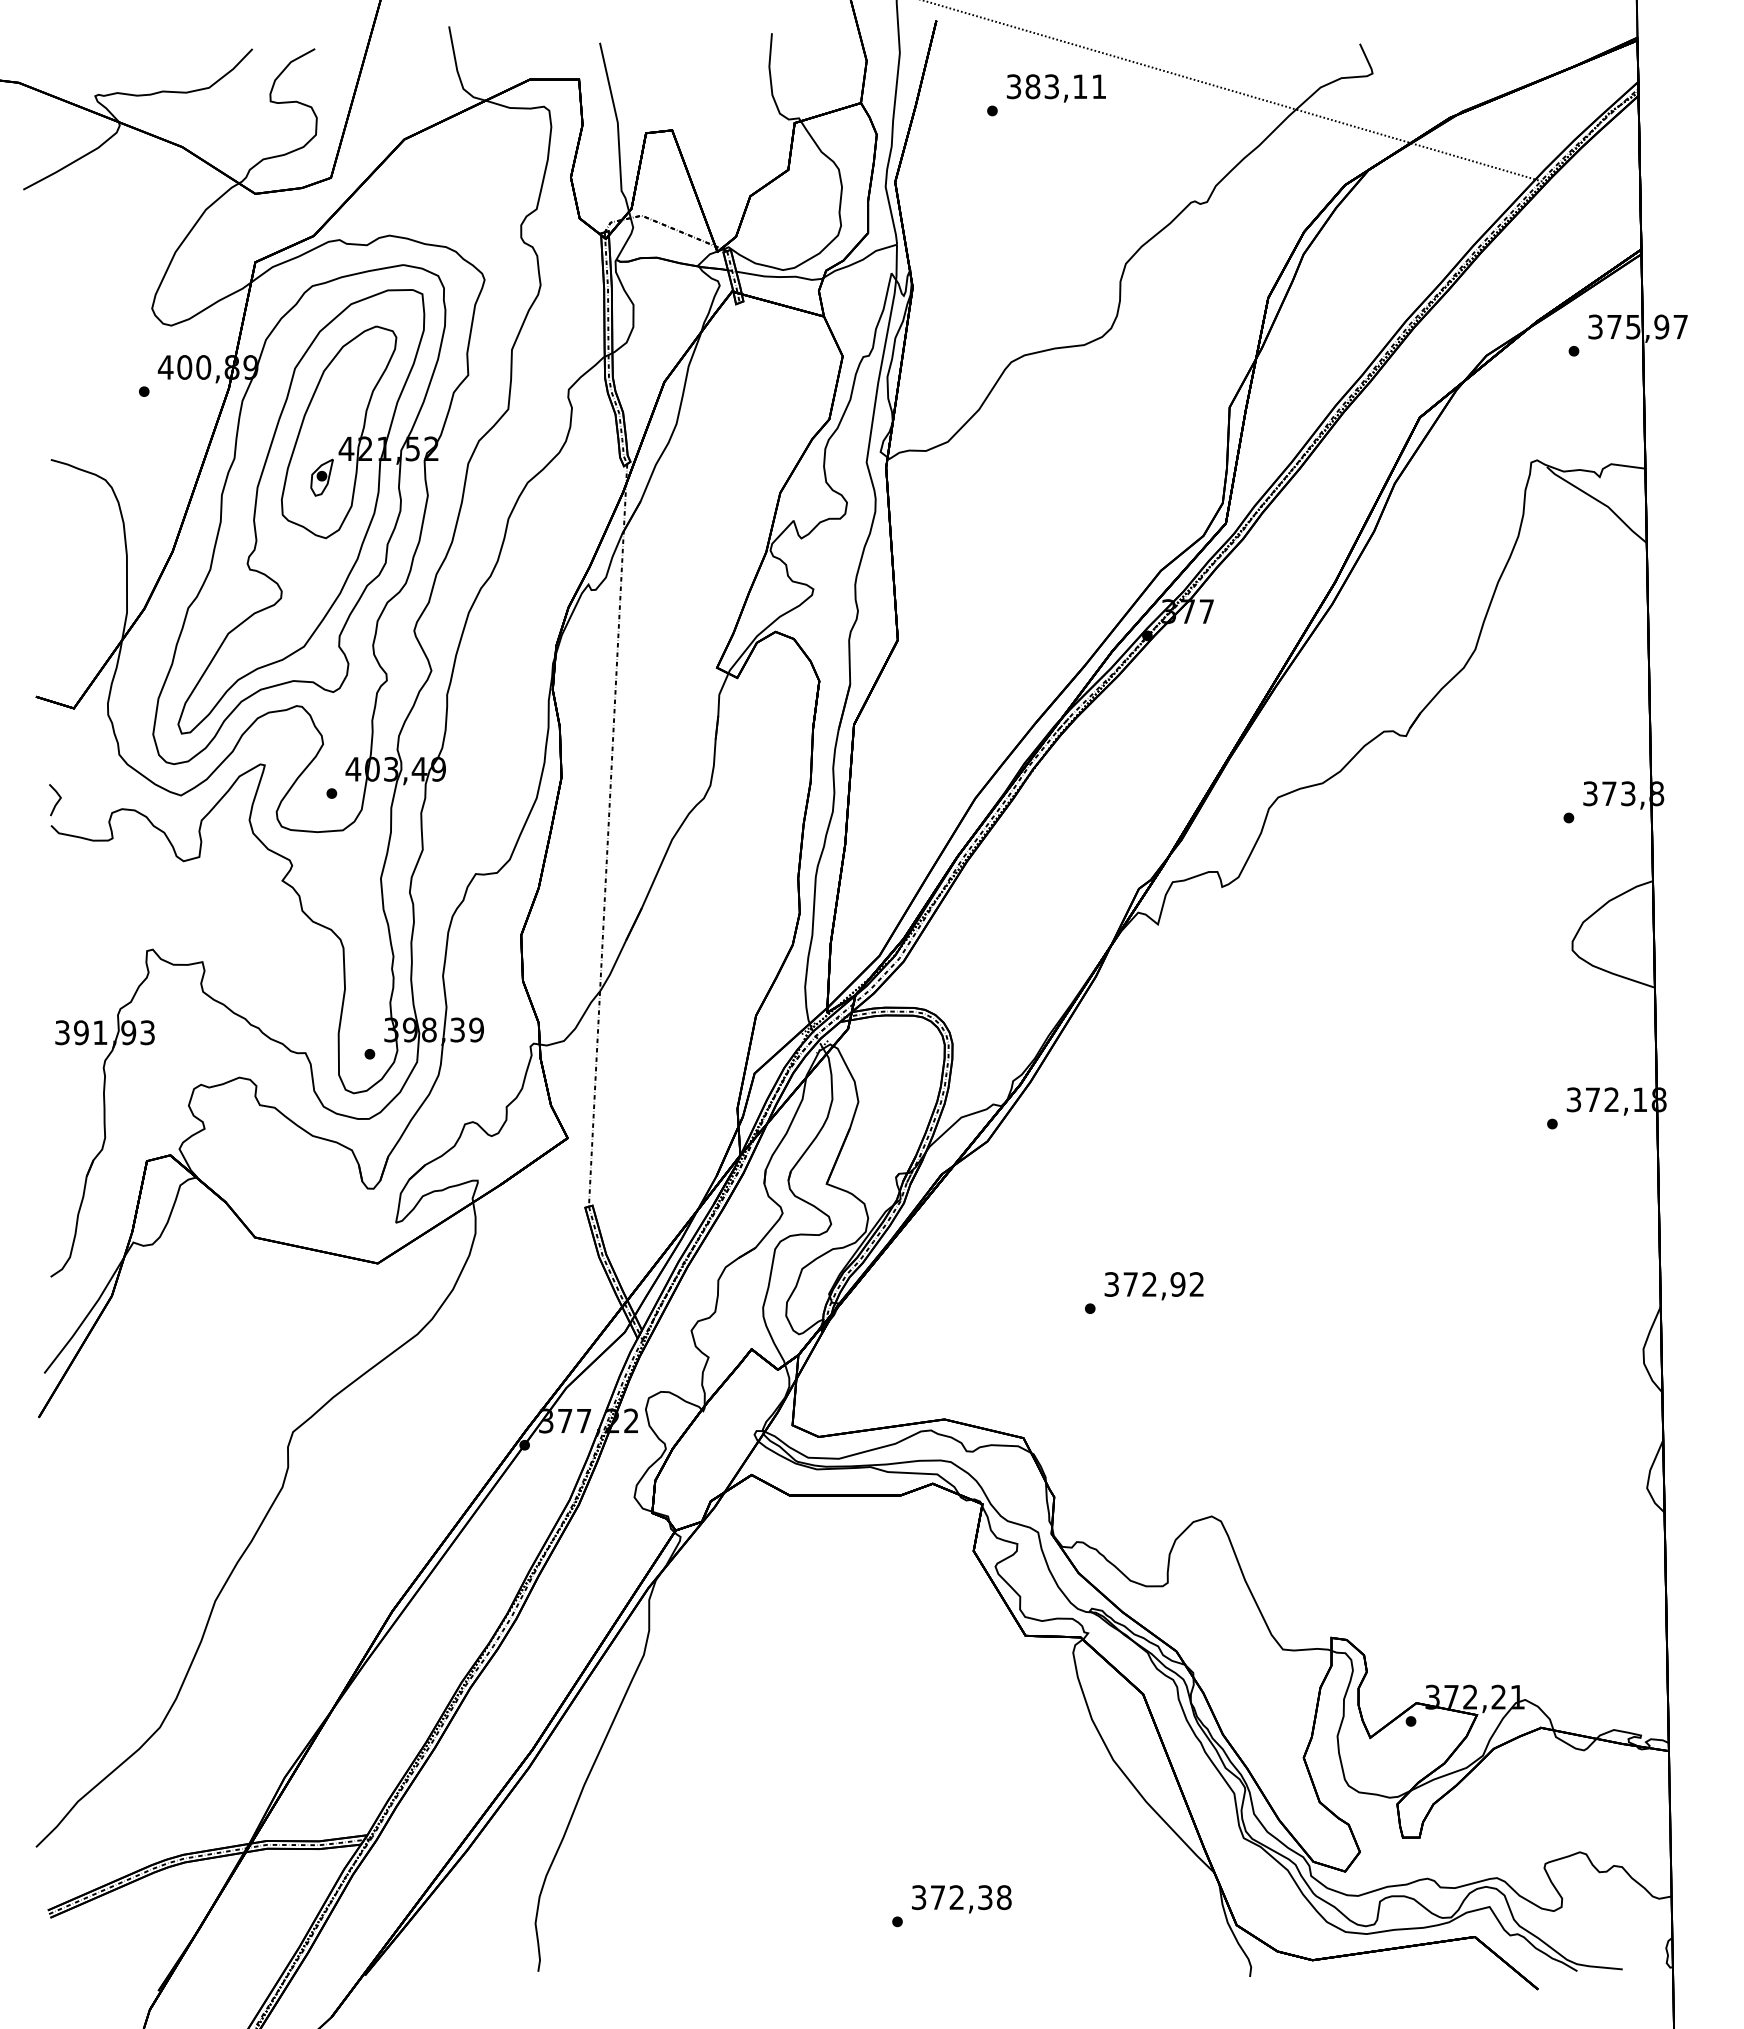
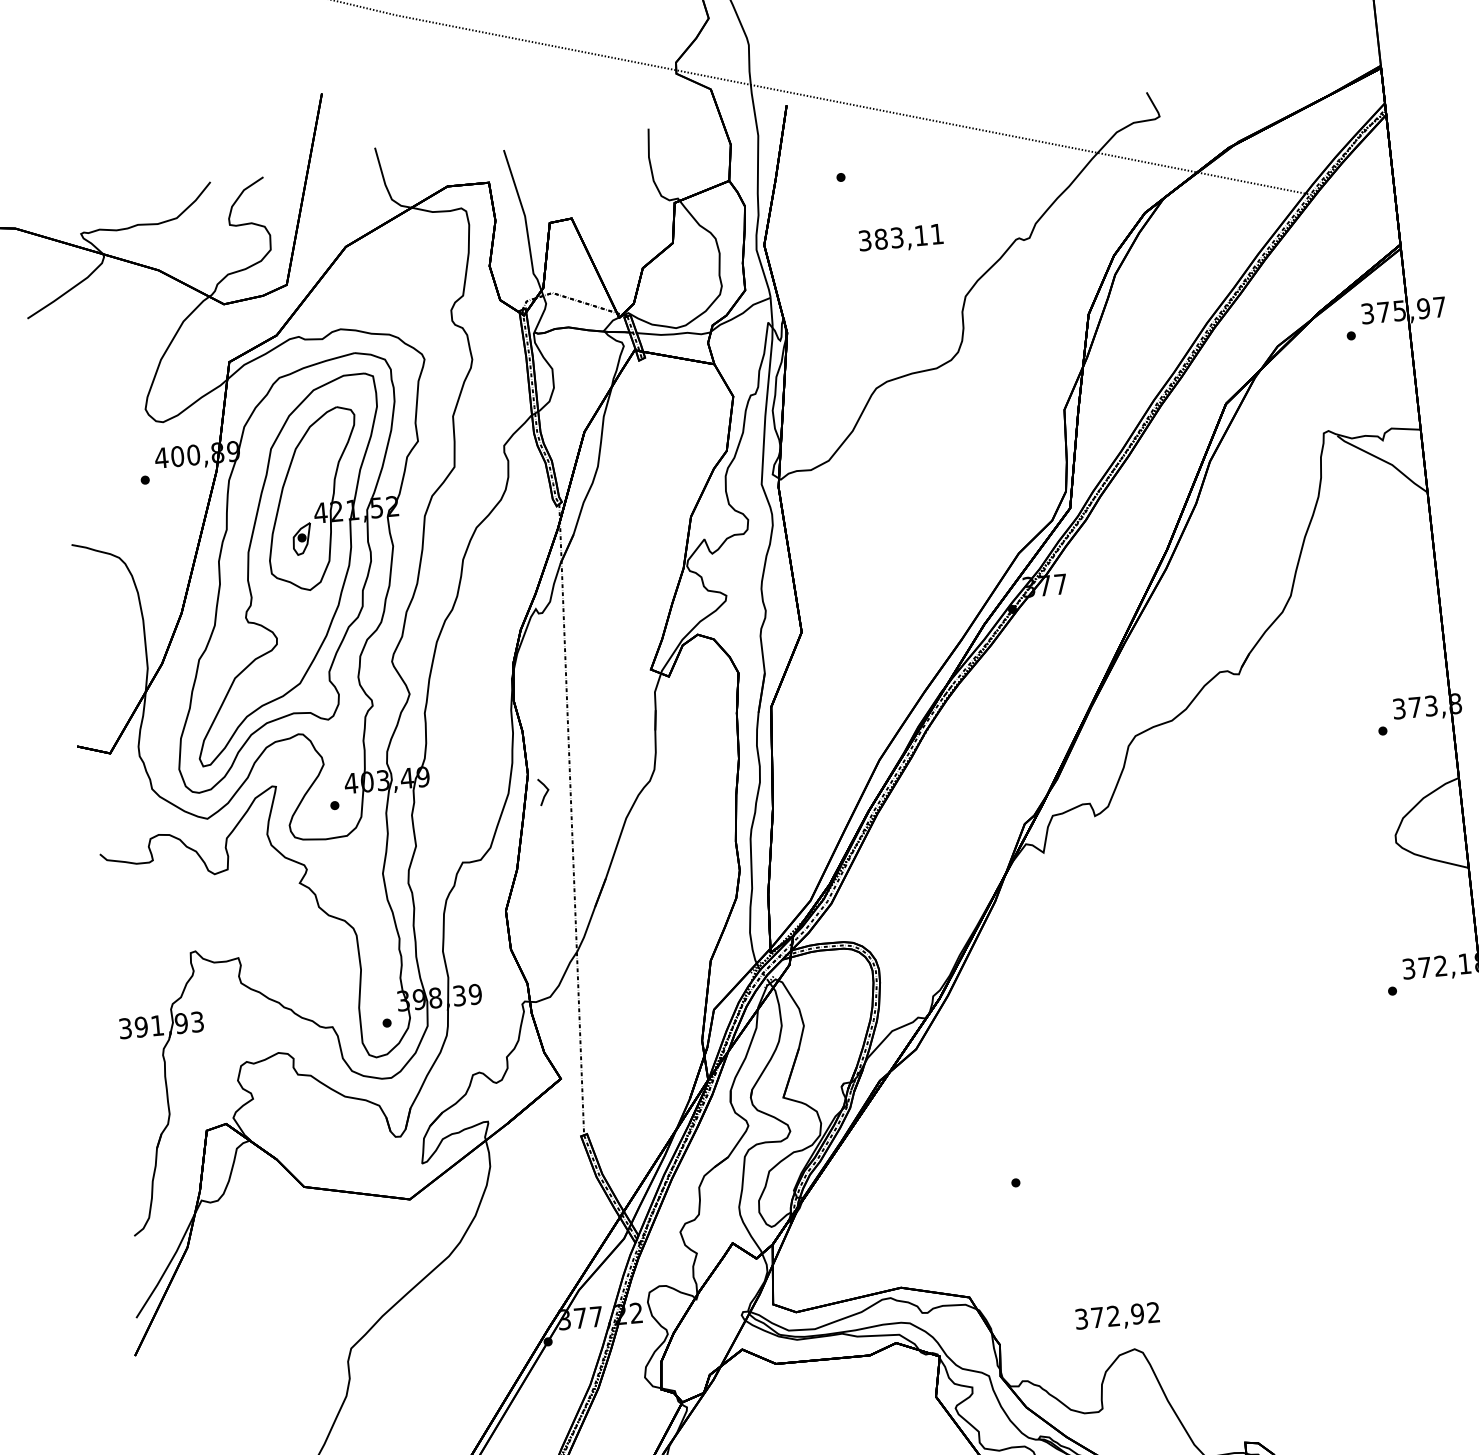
text: (1055, 88) -> (900, 239), moved
line: (57, 800) -> (545, 792), moved
text: (1153, 1286) -> (1117, 1317), moved

